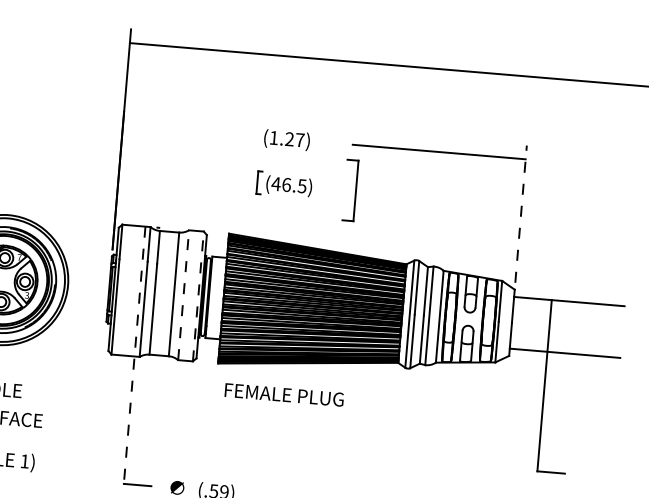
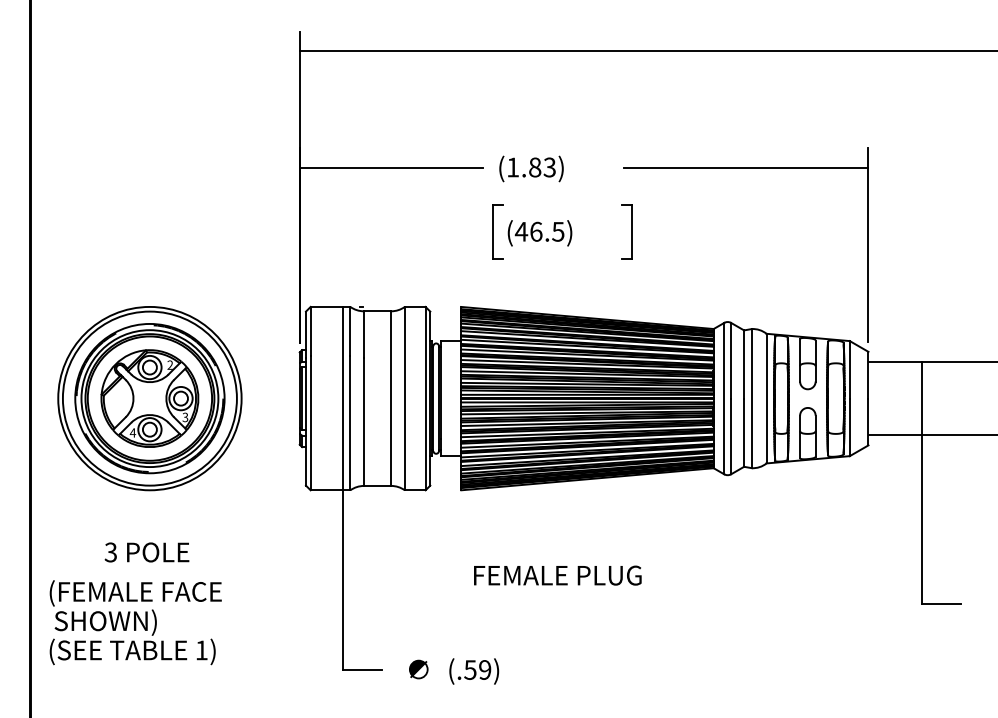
line: (187, 130) -> (391, 167), added
text: (294, 139) -> (542, 167), (1.27) -> (1.83)
part: (259, 182) -> (497, 231), size x1.67
part: (350, 190) -> (626, 231), size x0.62
line: (521, 214) -> (868, 245), dashed -> solid
text: (19, 257) -> (170, 364), 7 -> 2
line: (183, 295) -> (404, 398), dashed -> solid
line: (198, 296) -> (425, 398), dashed -> solid
line: (134, 355) -> (343, 488), dashed -> solid
text: (284, 394) -> (557, 575), moved

